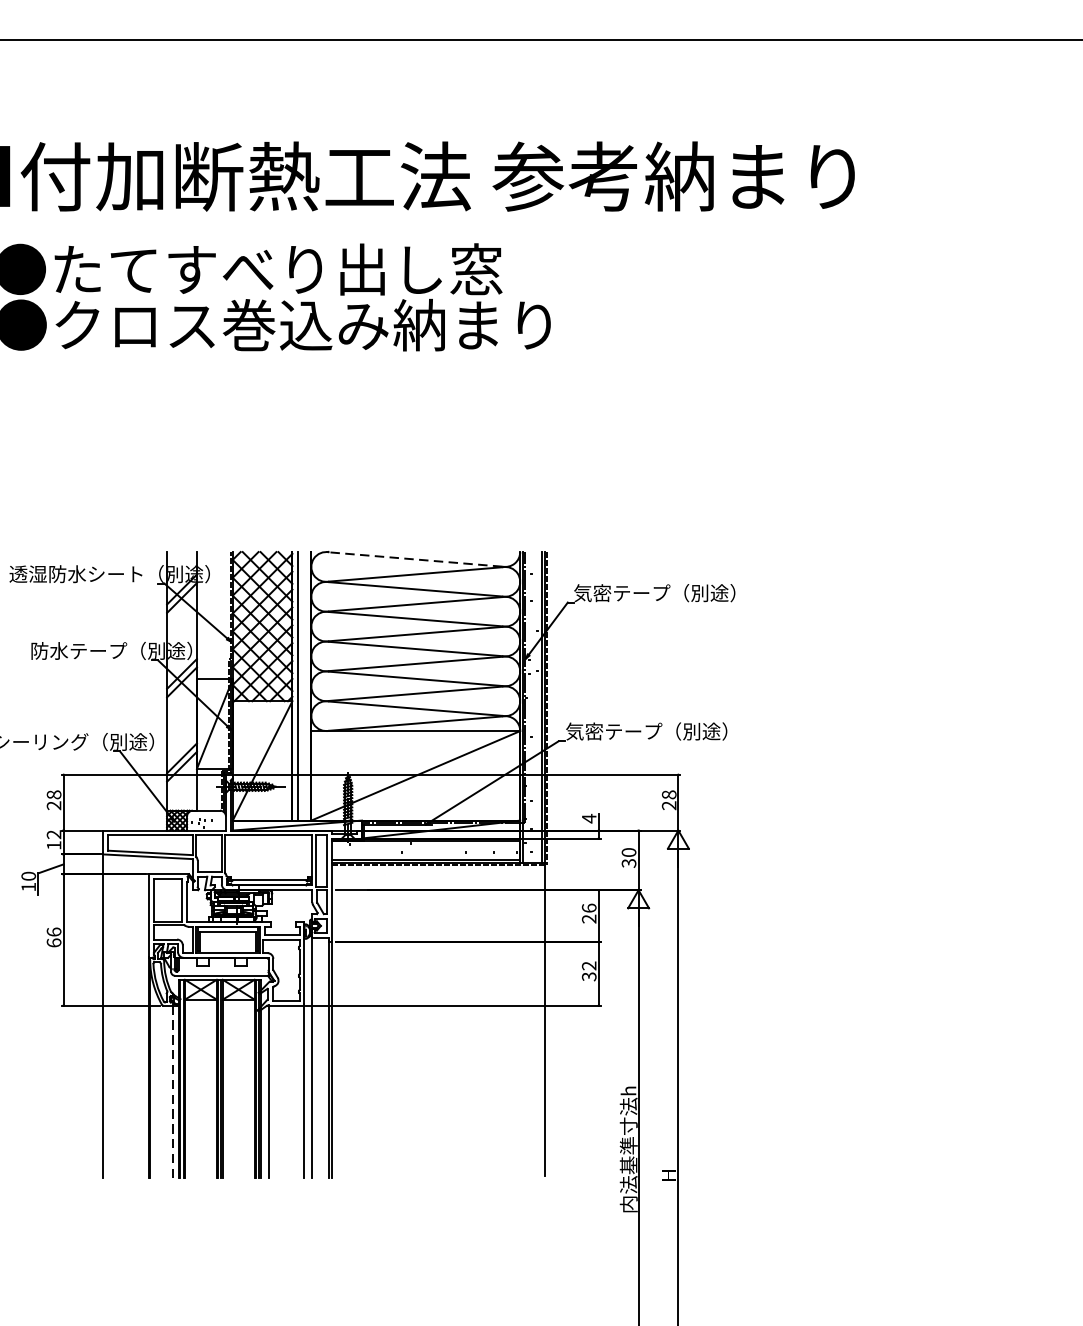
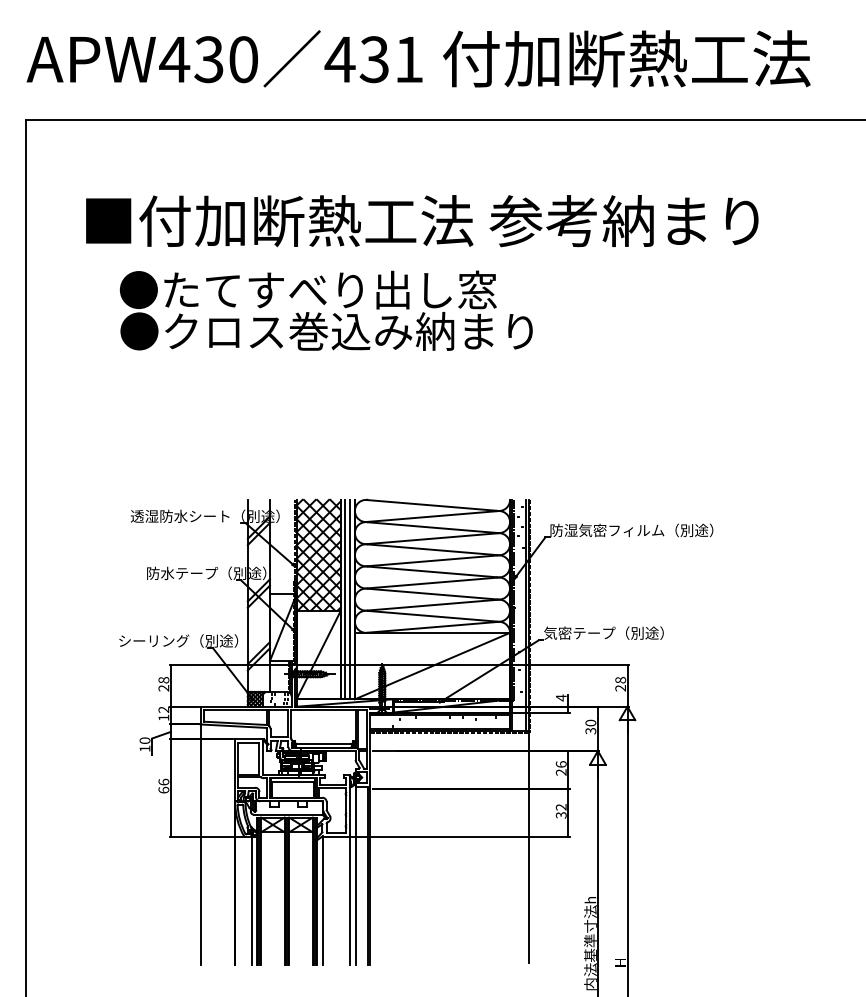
line: (414, 559) -> (431, 505), dashed -> solid
text: (683, 593) -> (631, 530), 気密テープ（別途） -> 防湿気密フィルム（別途）
line: (304, 686) -> (349, 599), added
line: (173, 1091) -> (252, 900), dashed -> solid

